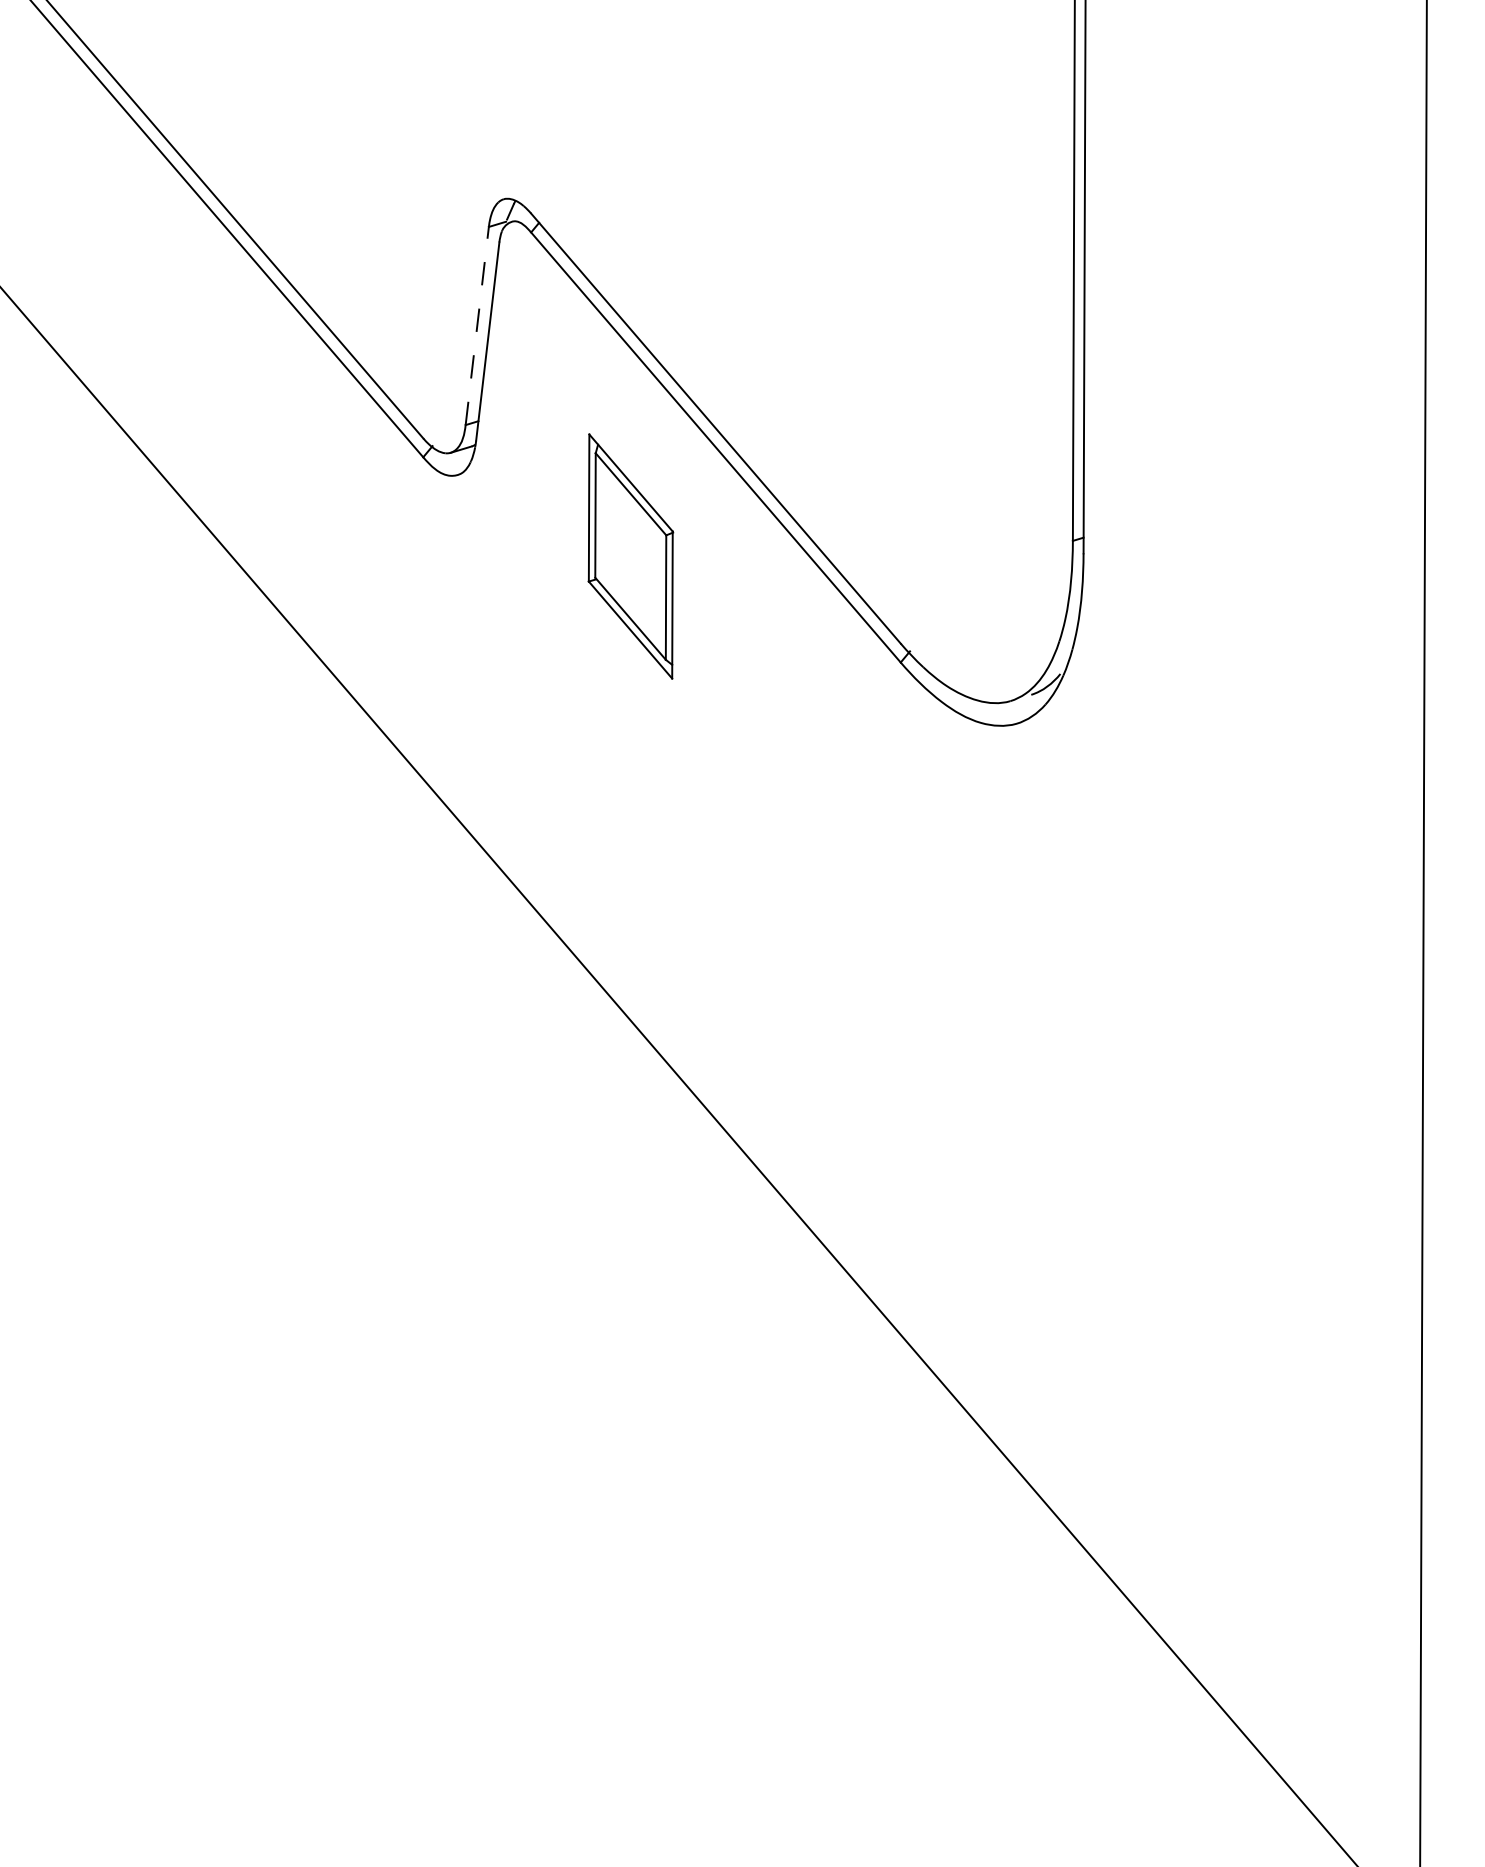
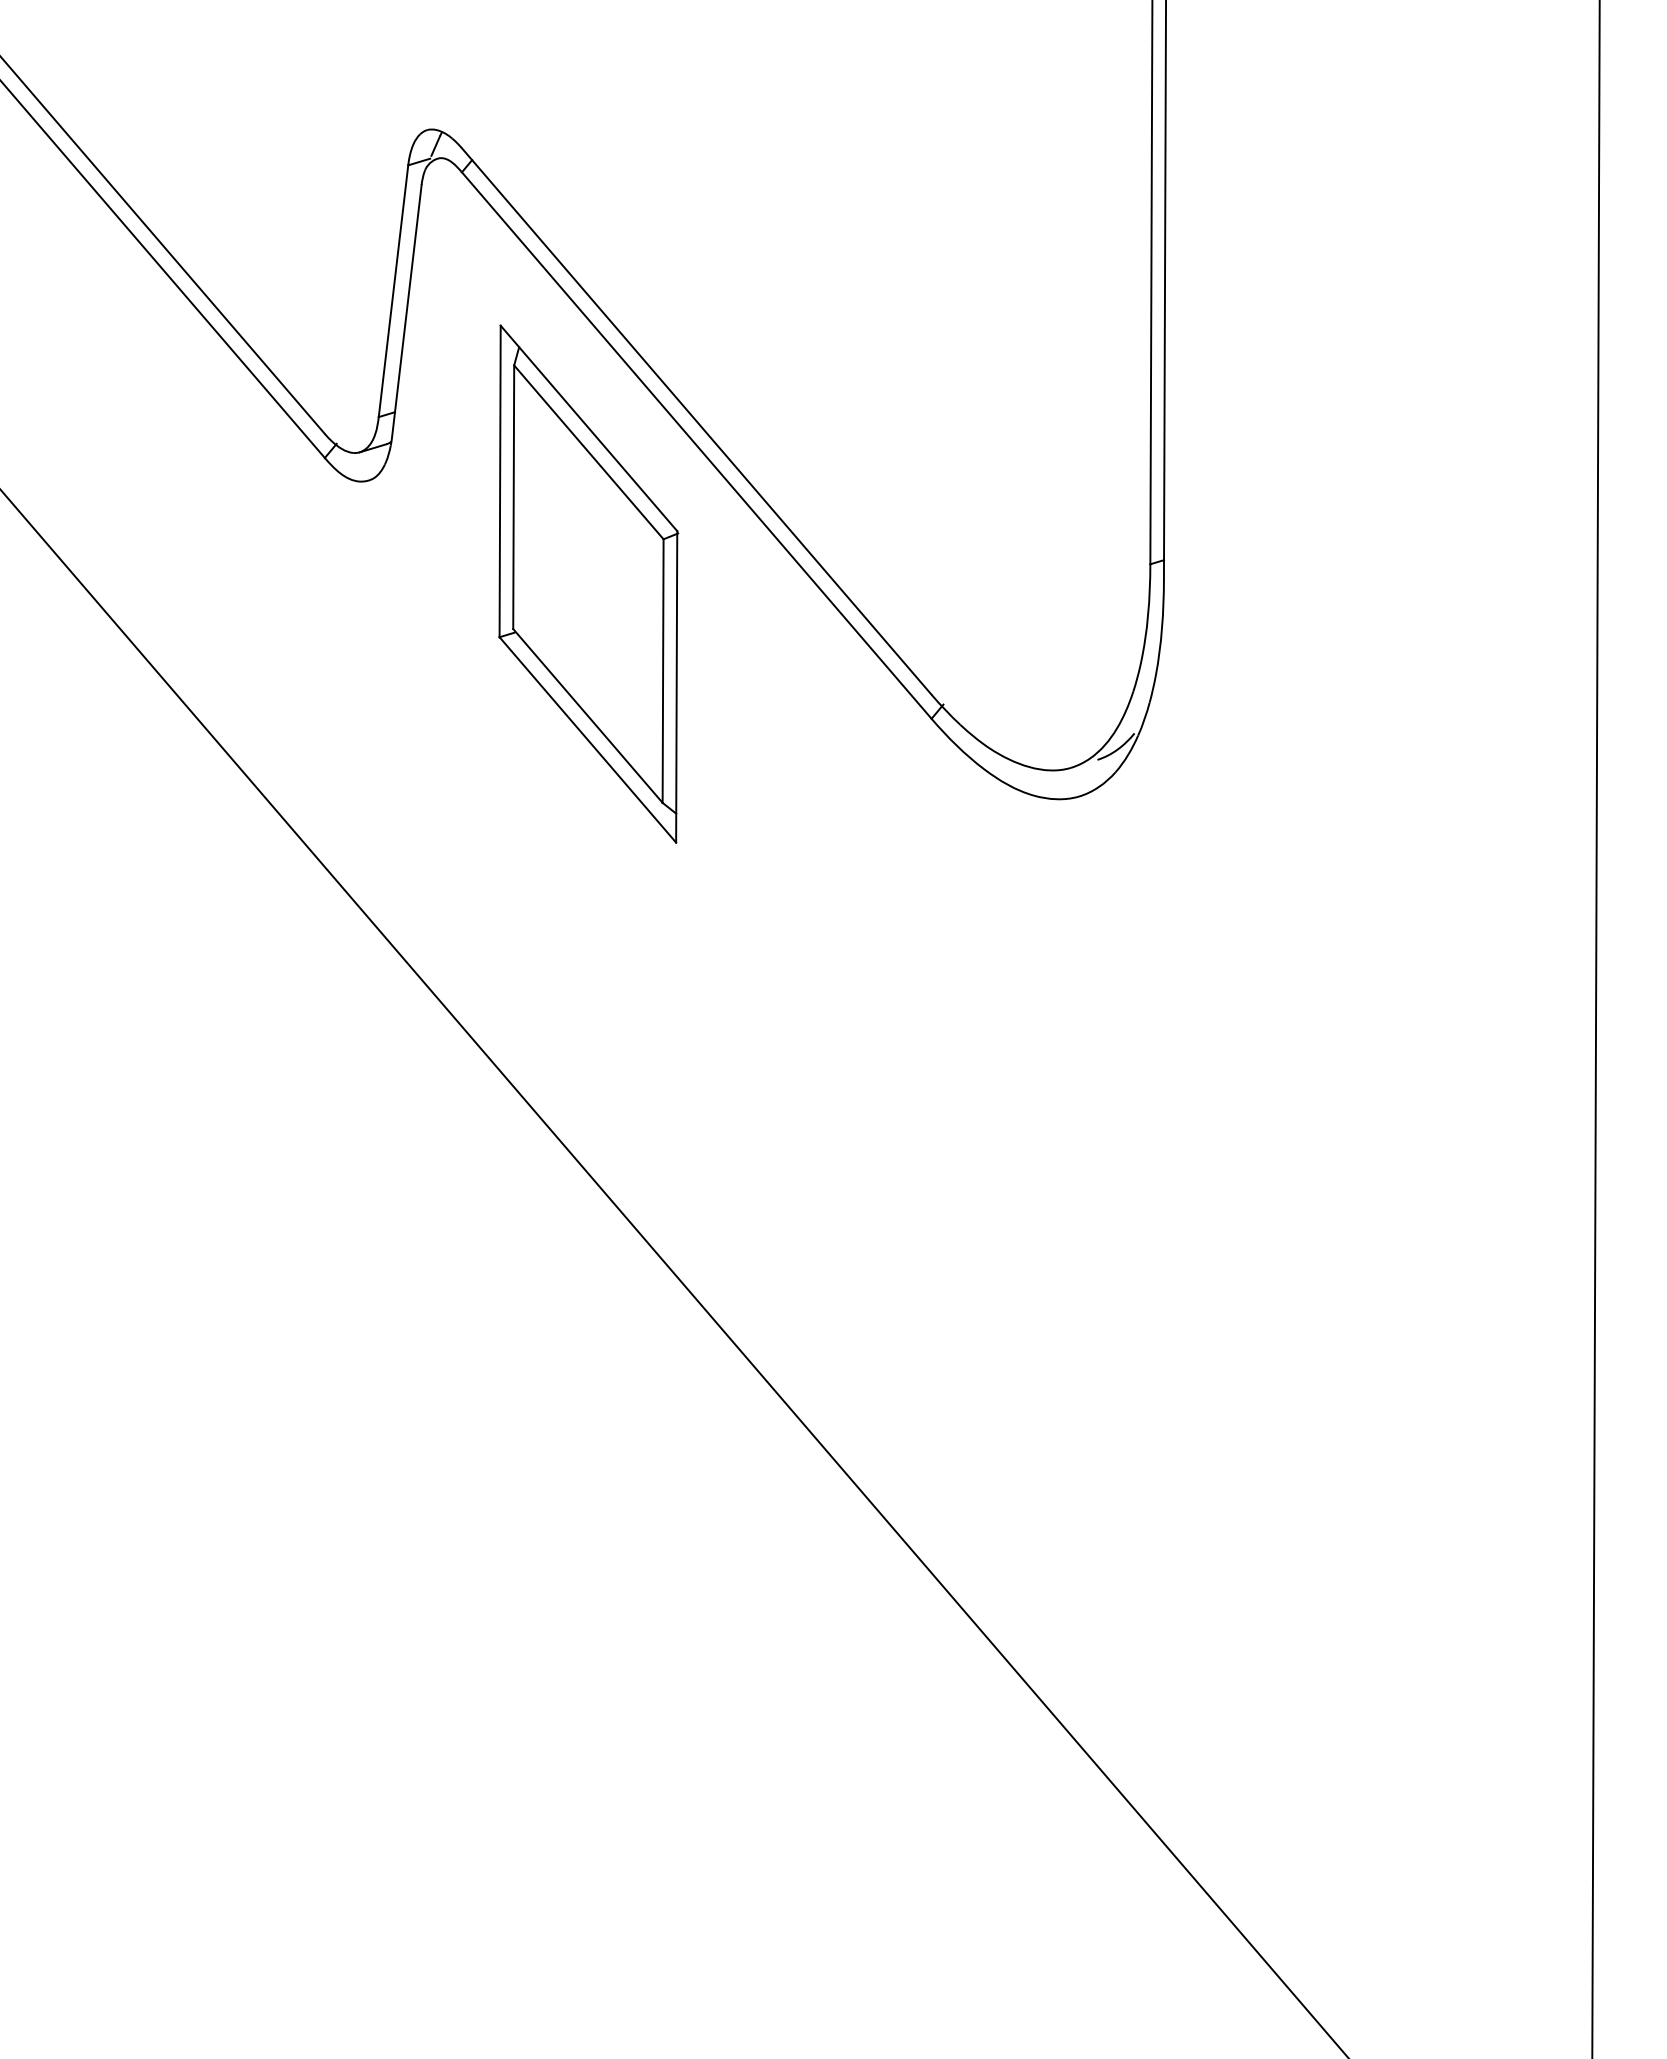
line: (477, 326) -> (393, 291), dashed -> solid
part: (630, 556) -> (588, 584), size x1.67

